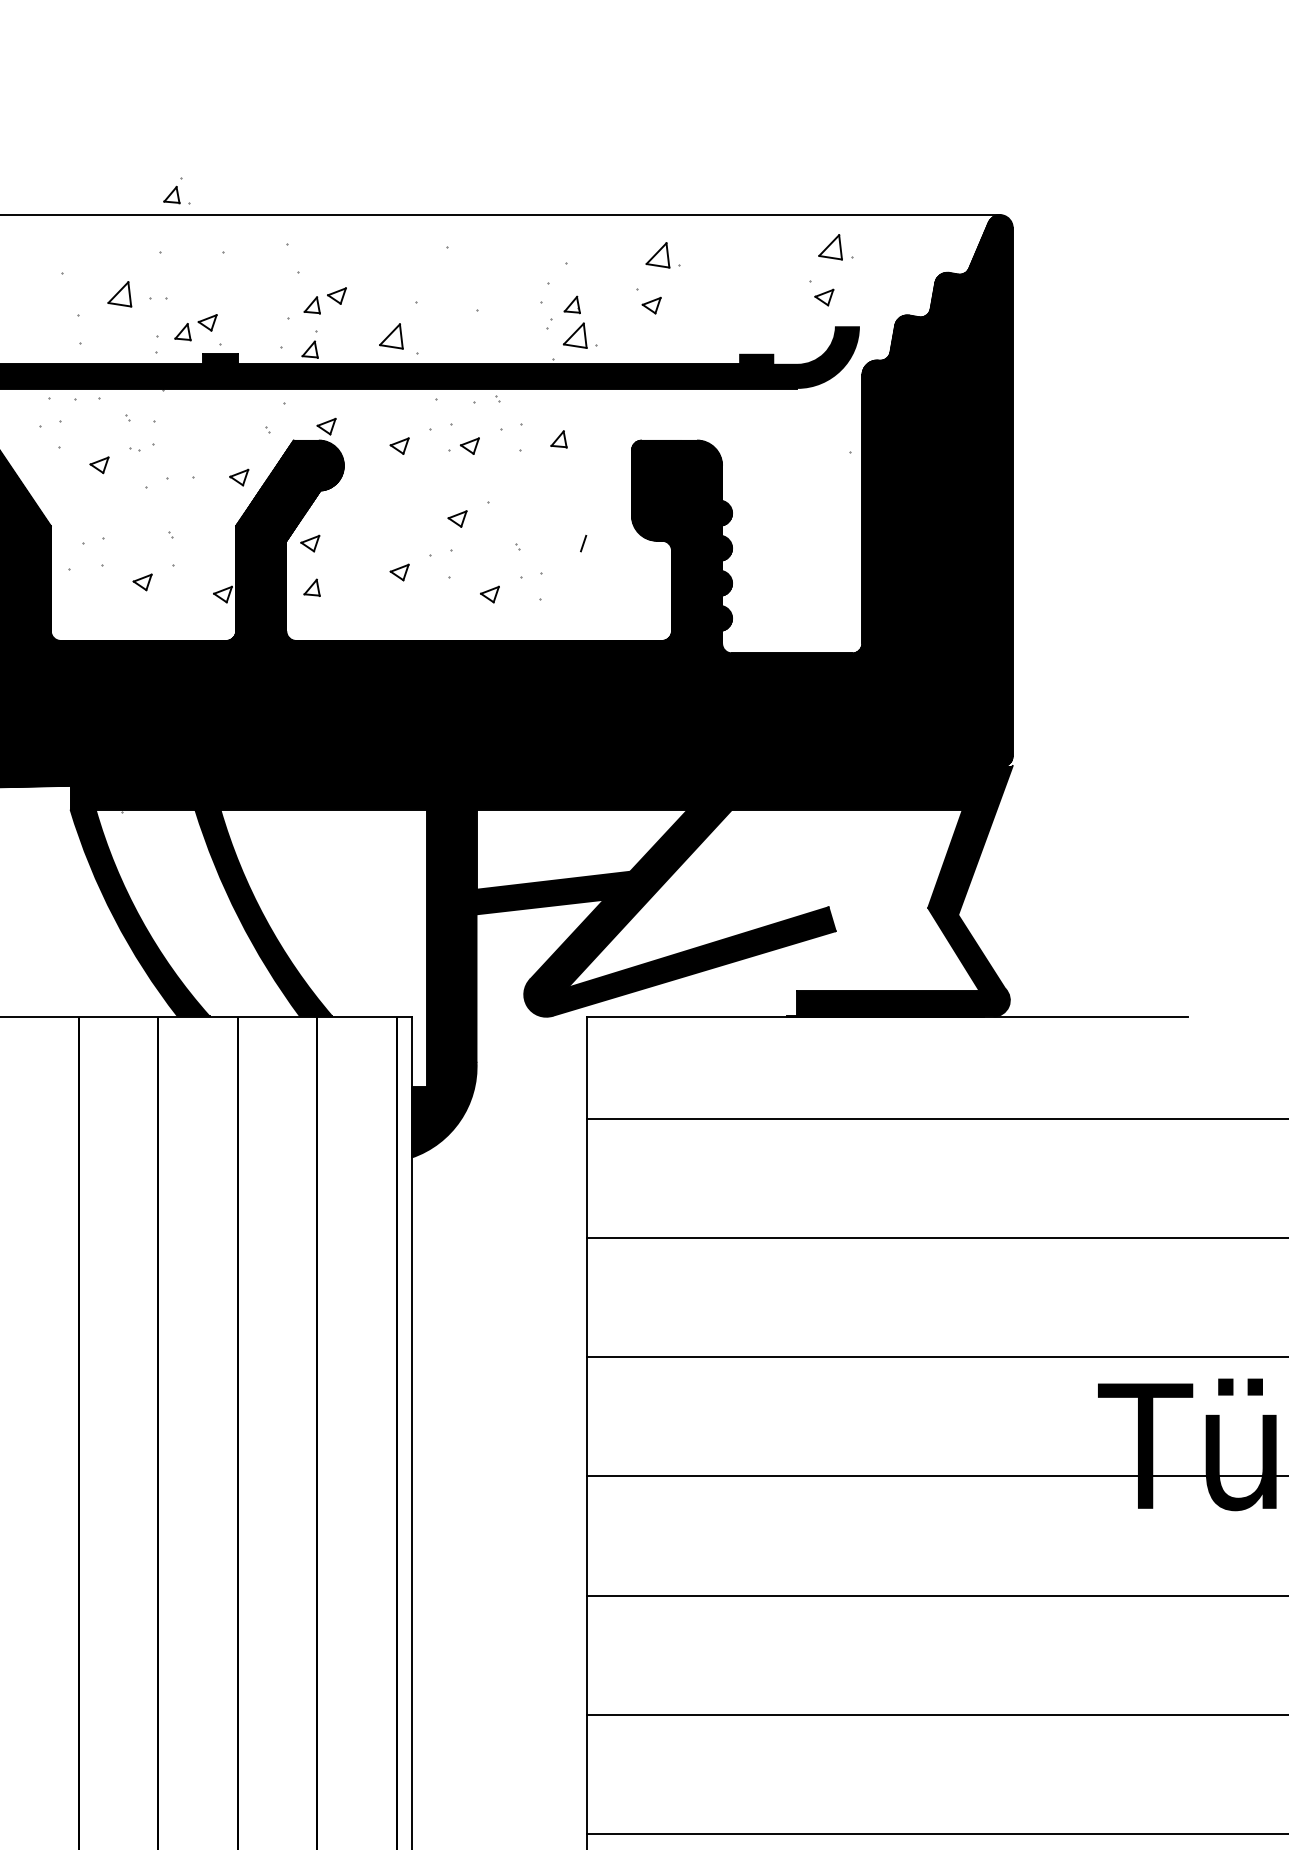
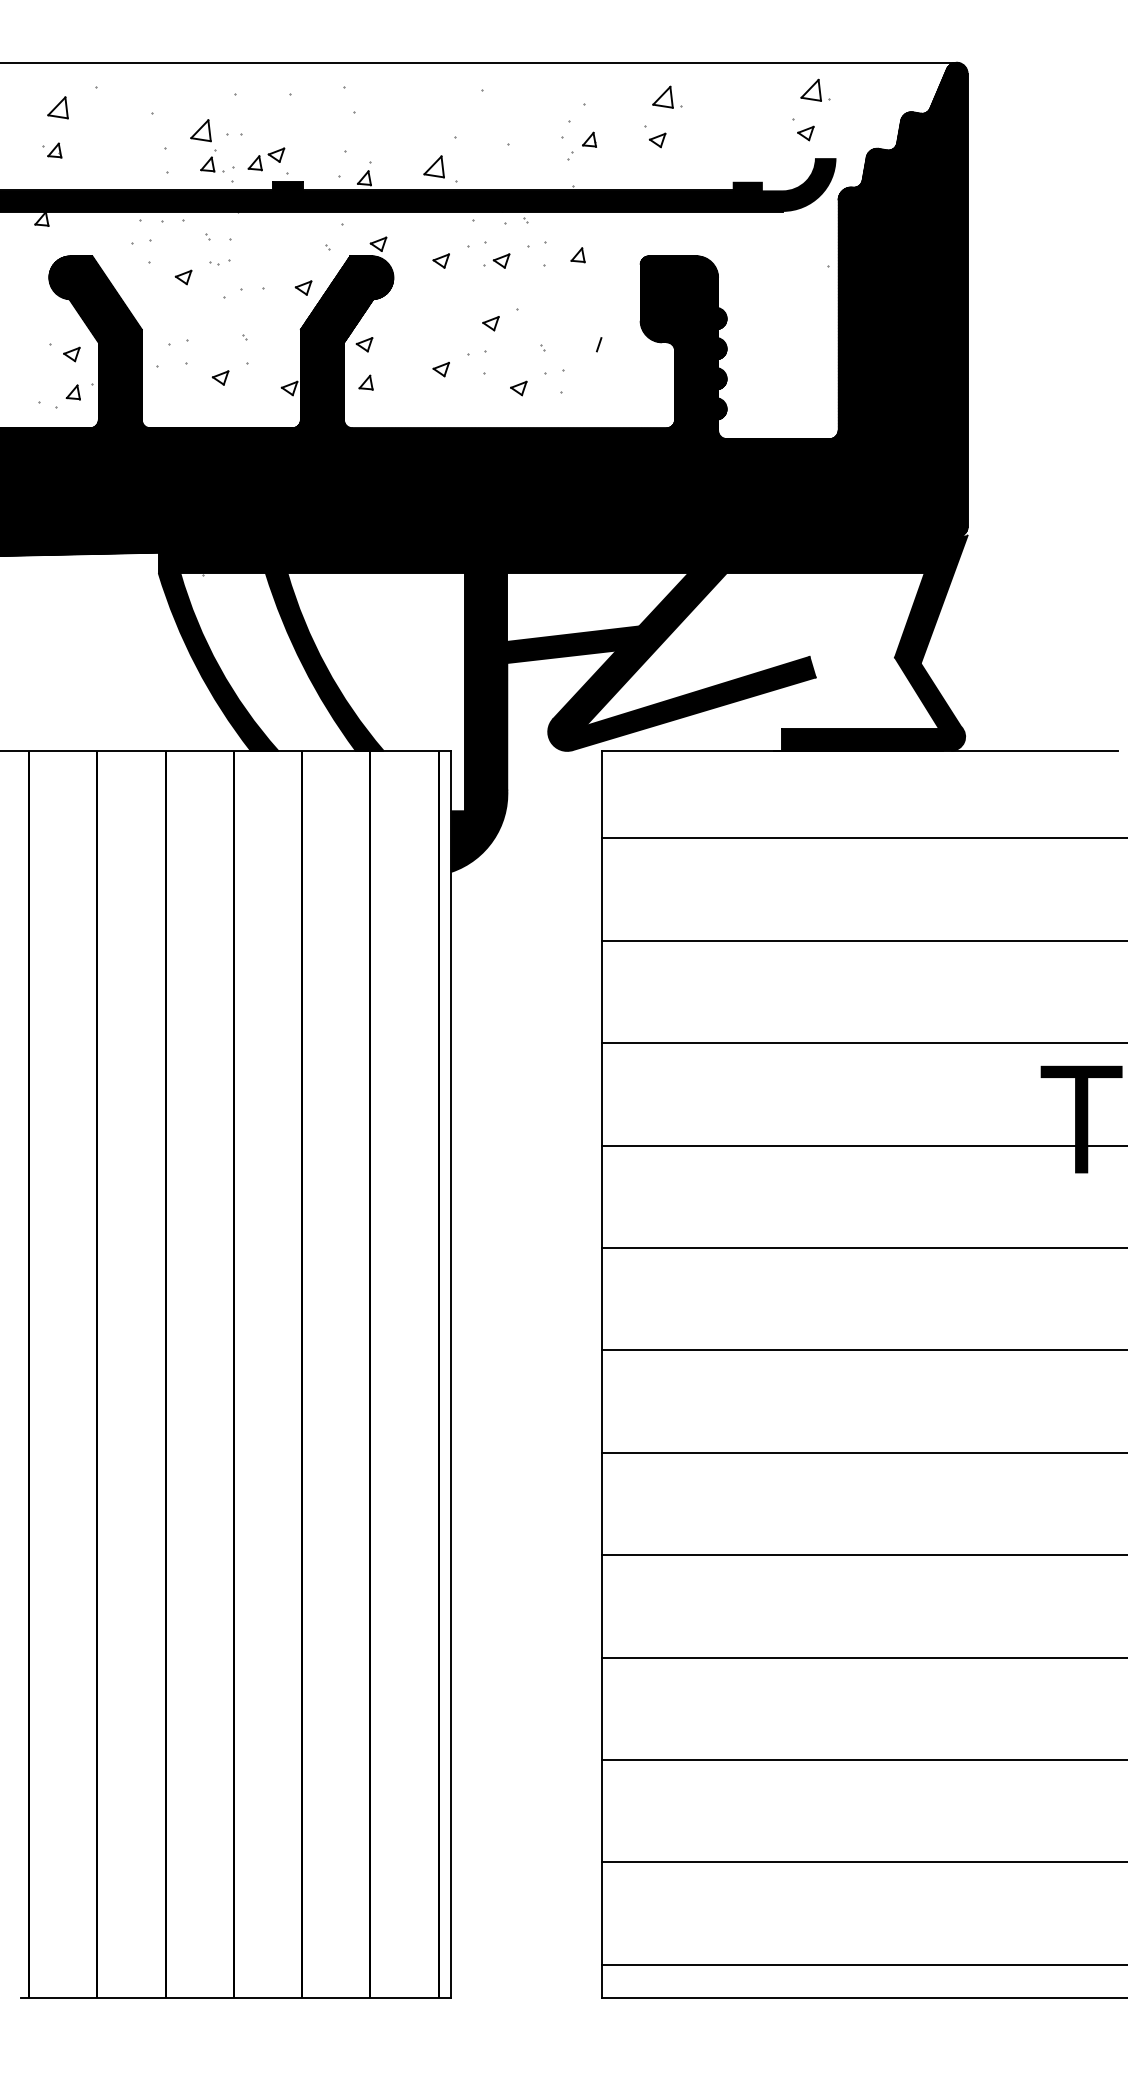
part: (177, 190) -> (212, 160), moved
part: (325, 301) -> (377, 136), removed
part: (580, 334) -> (596, 165), removed

